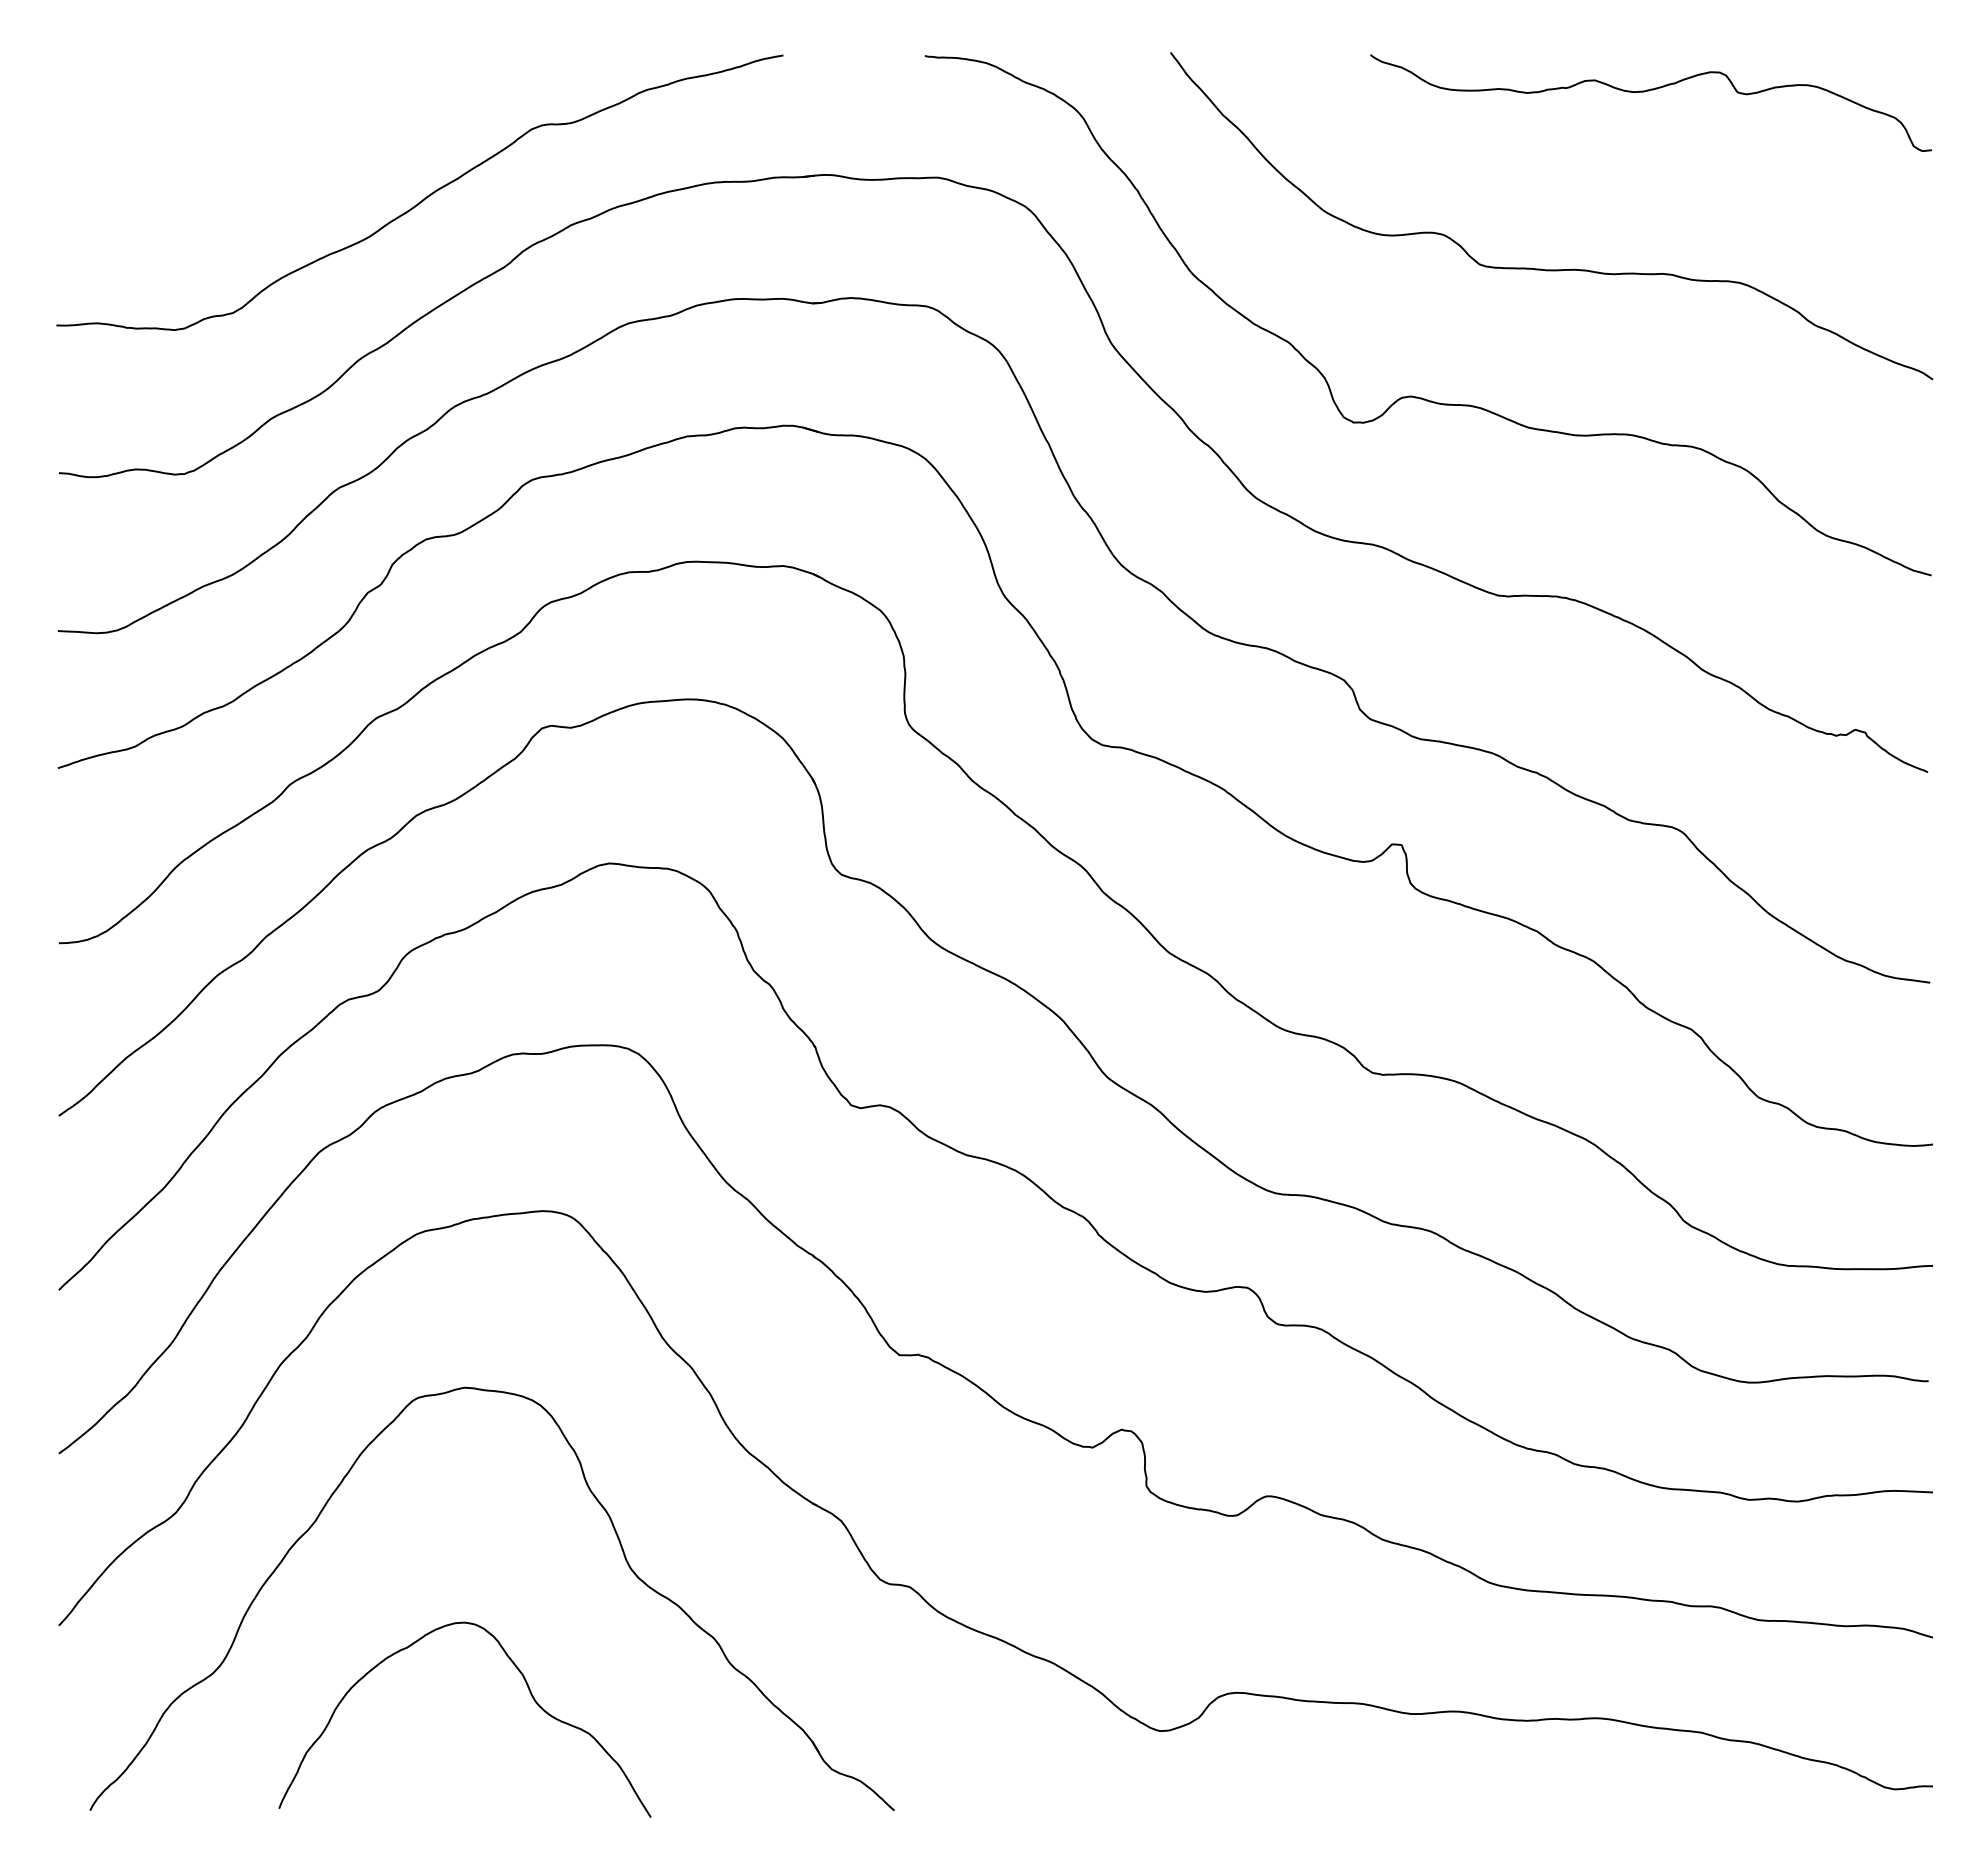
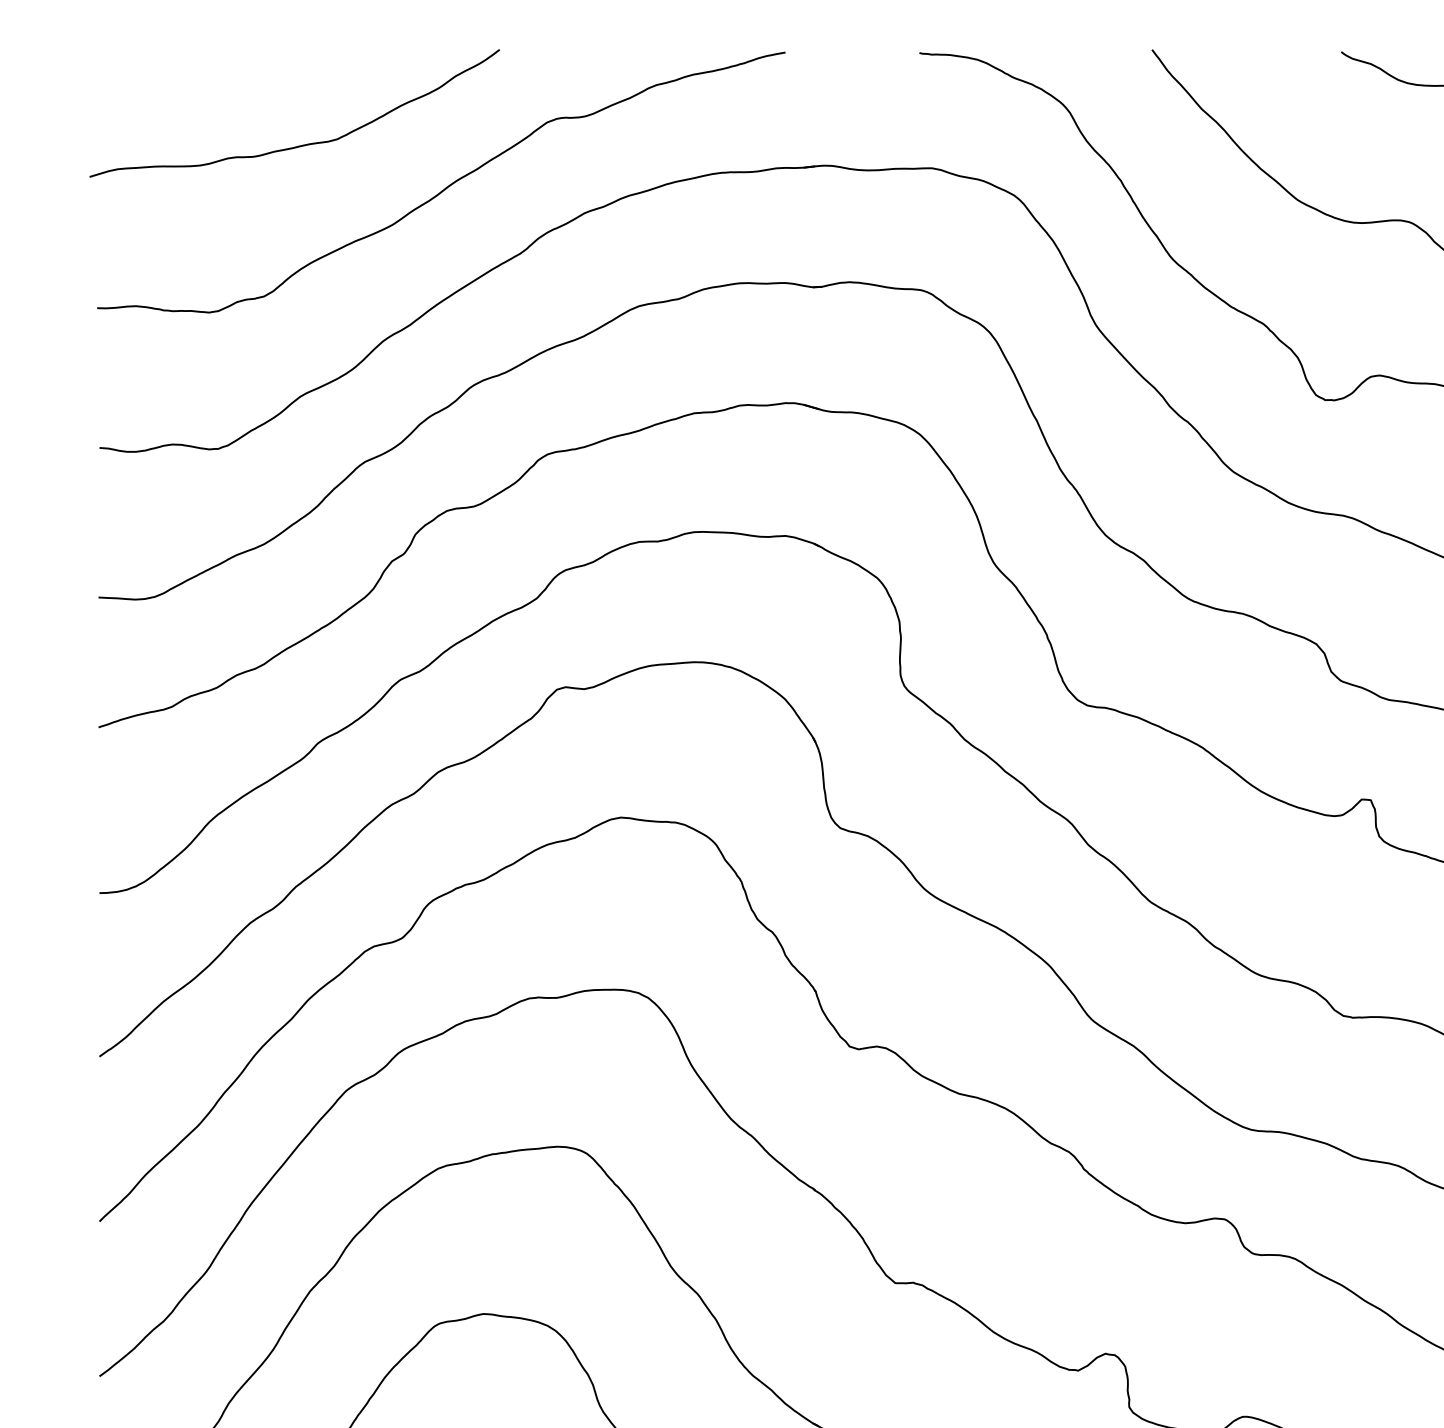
curve: (269, 153) -> (298, 145), added

